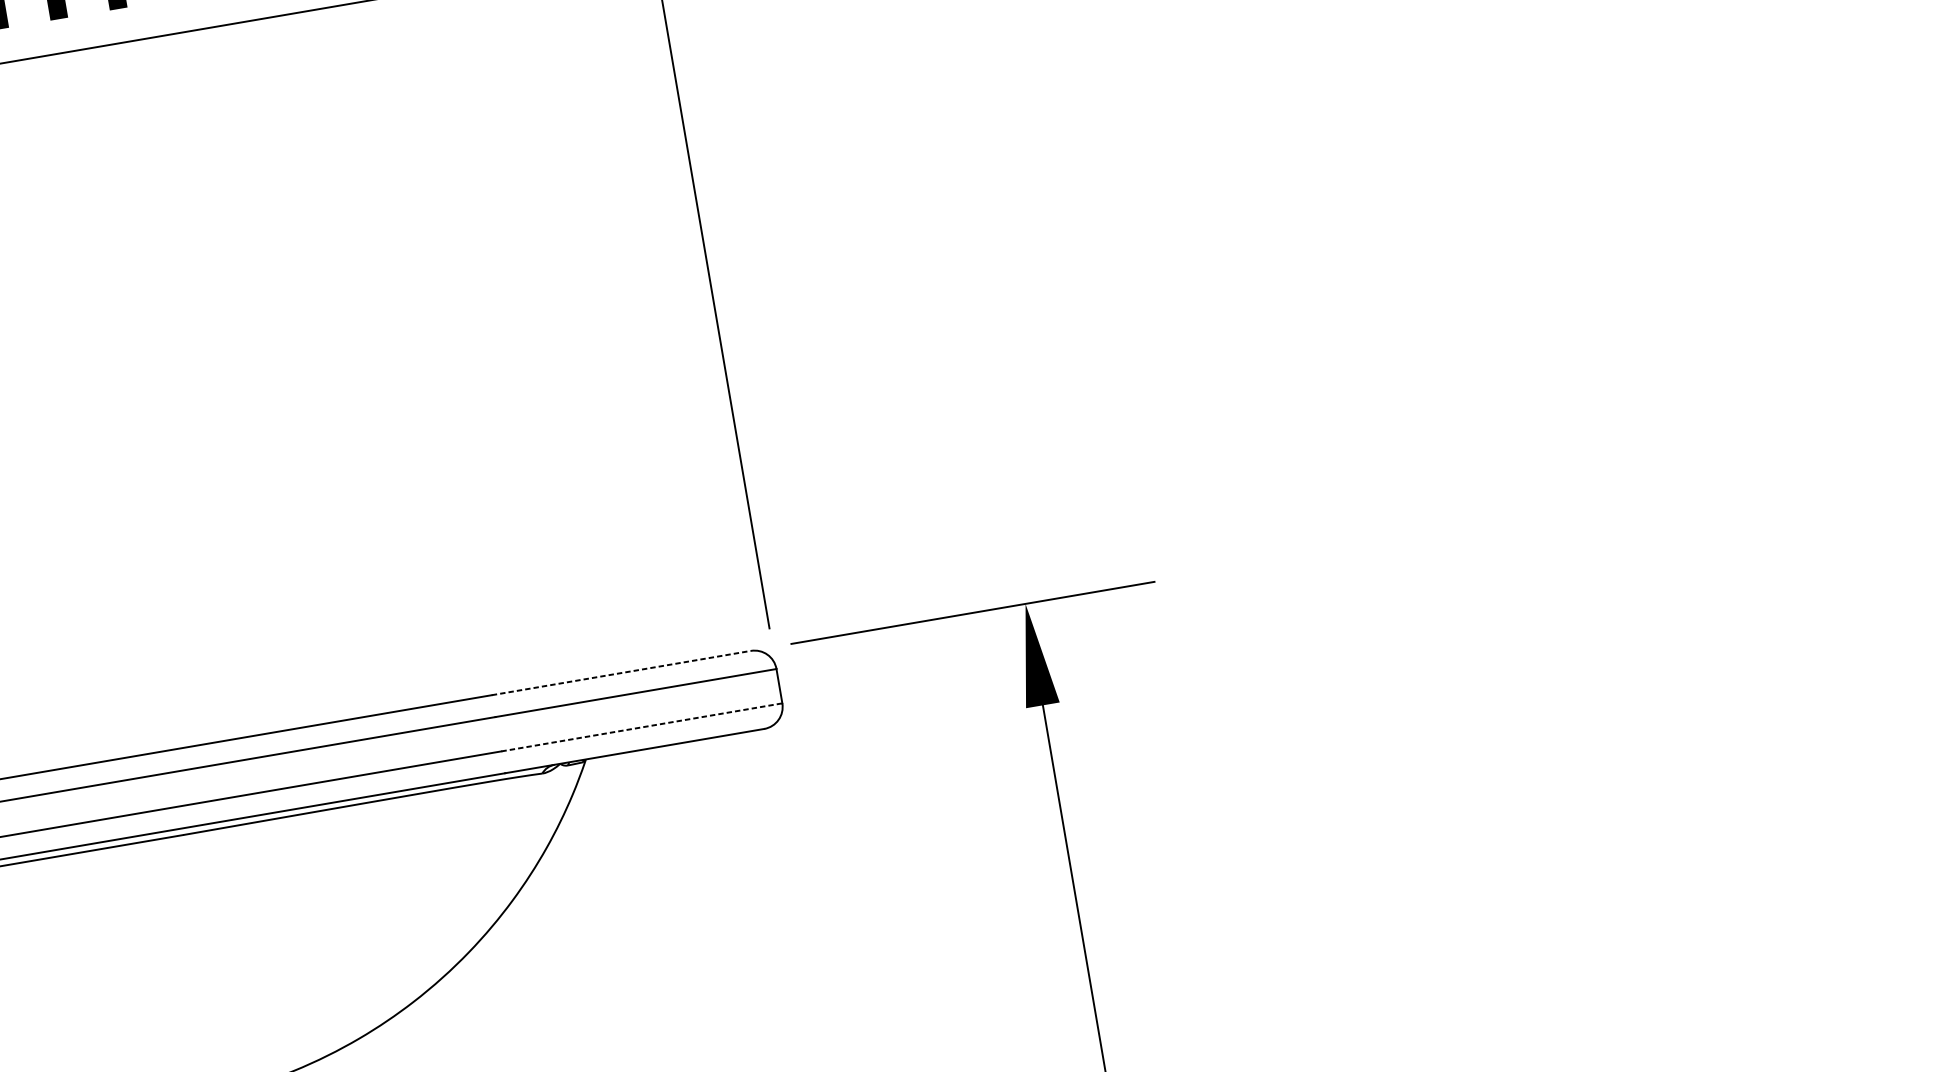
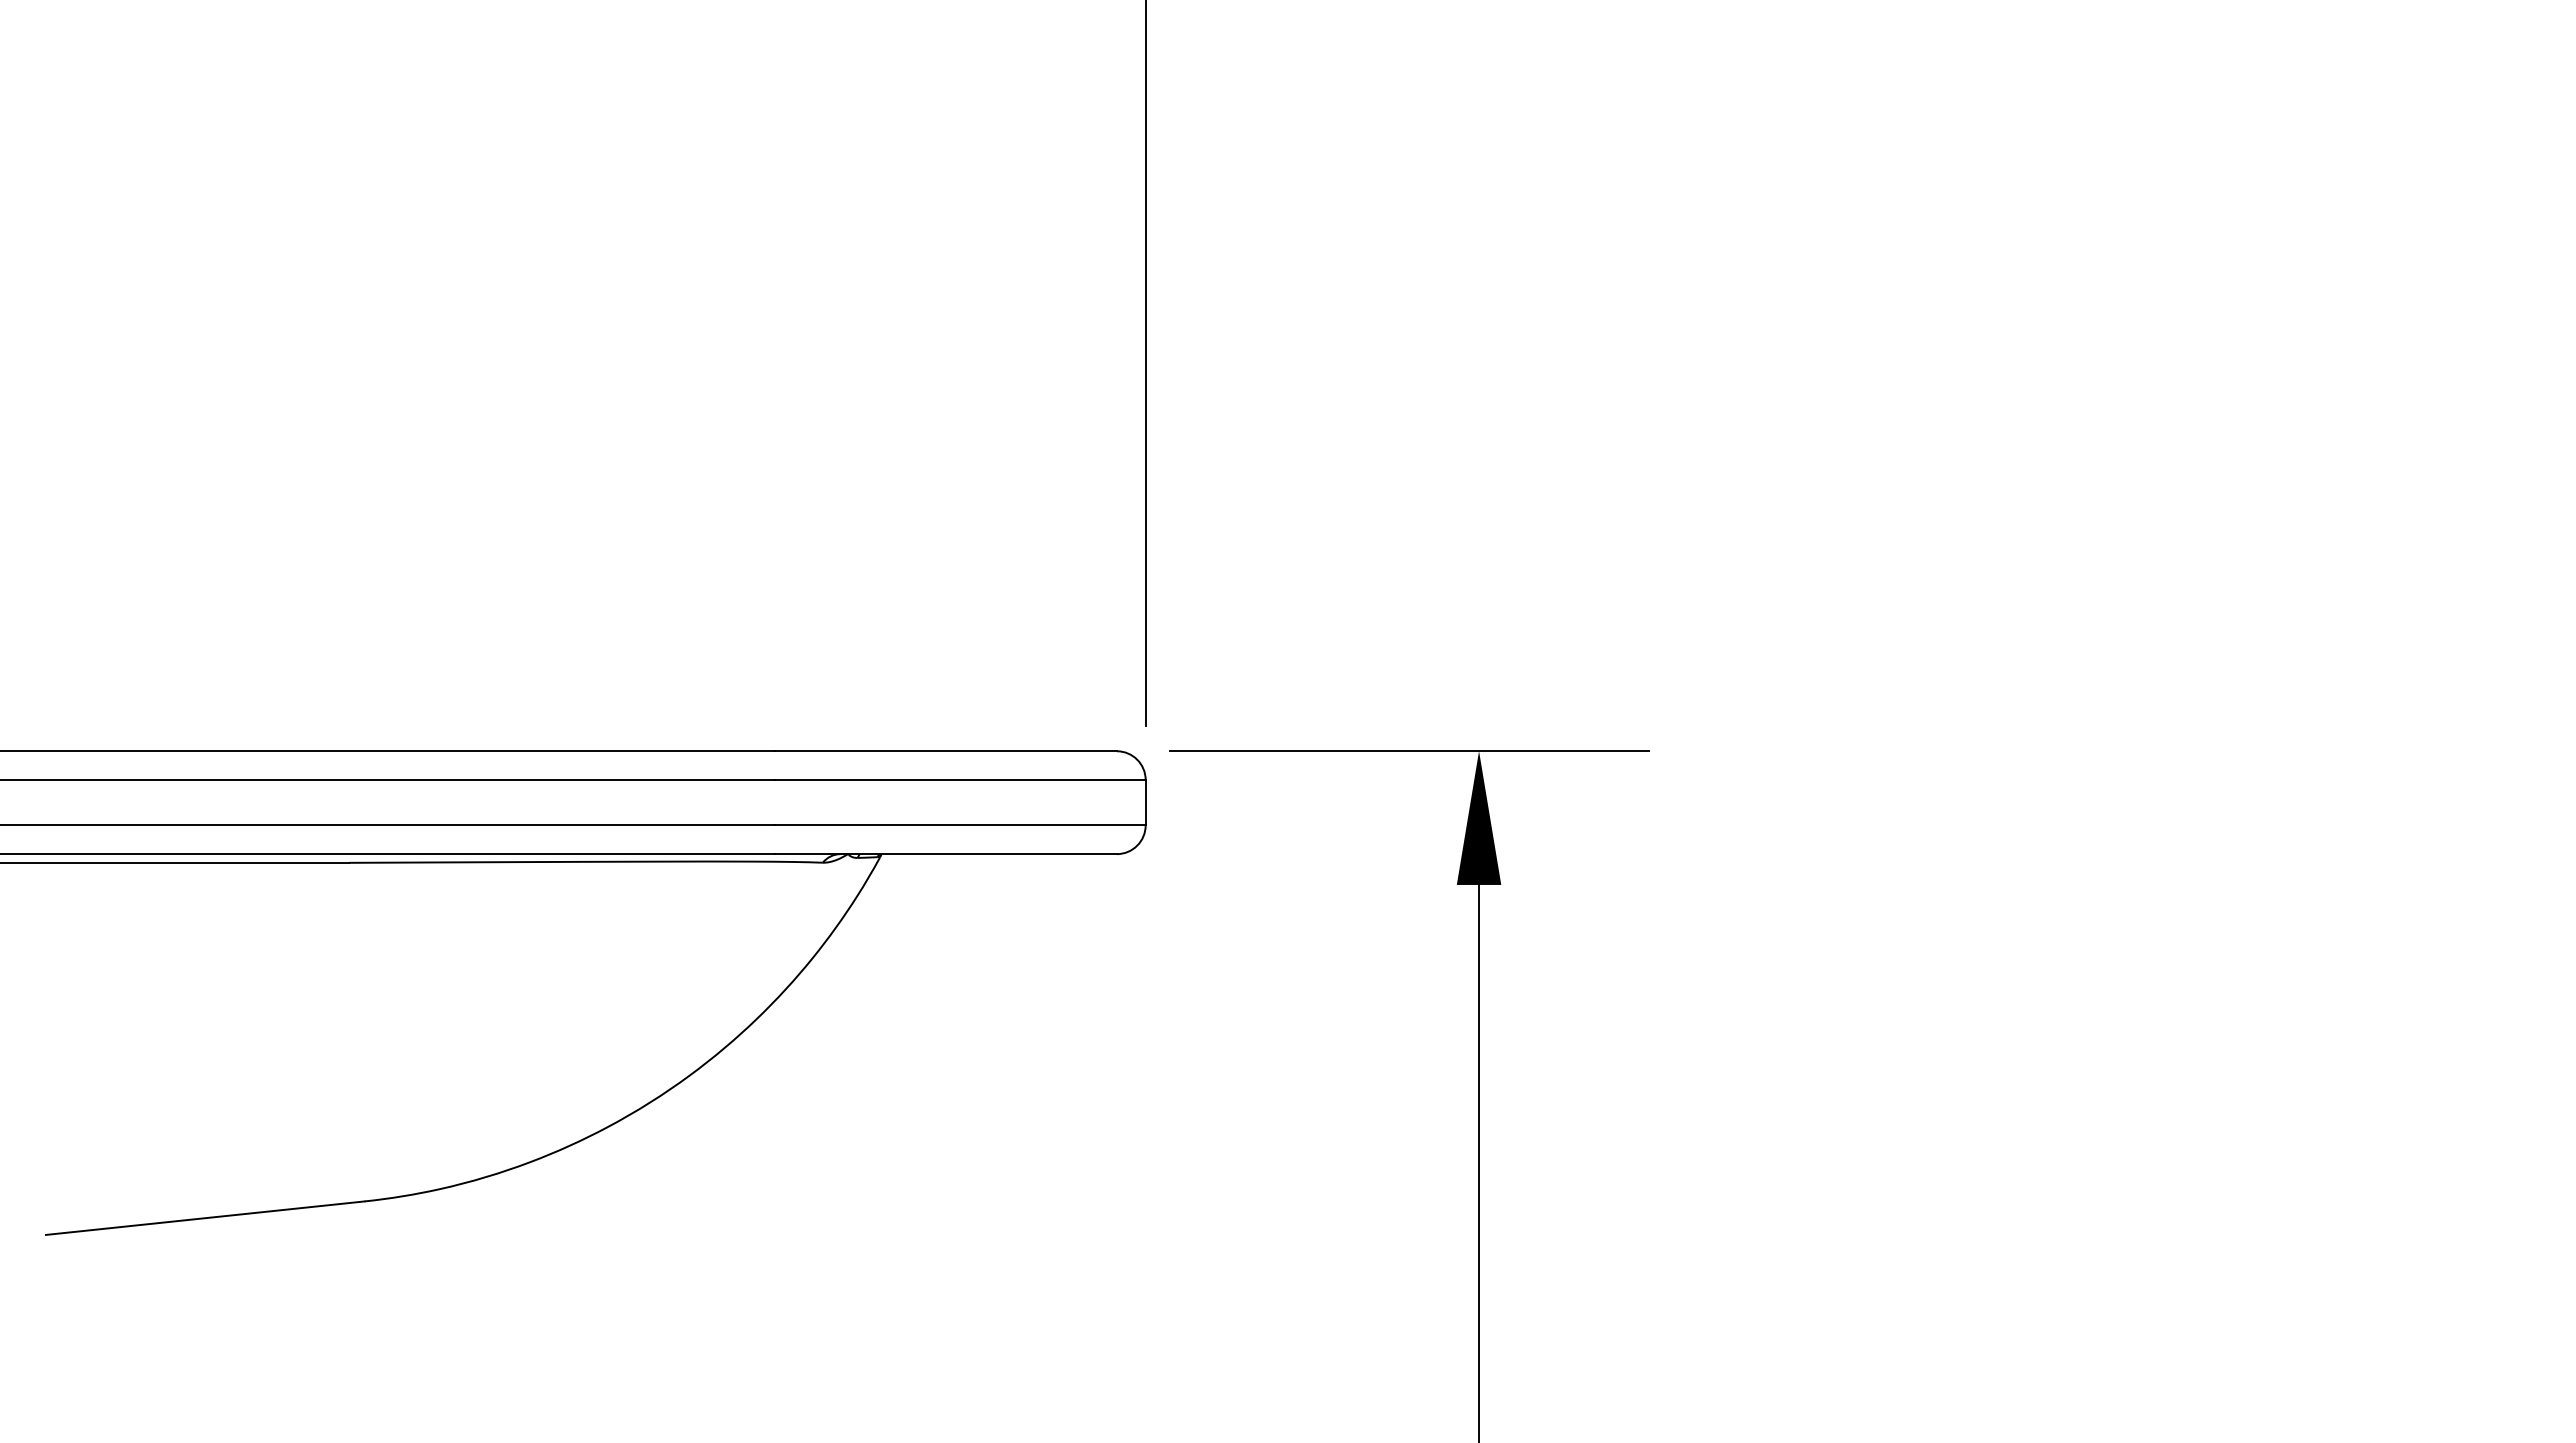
line: (621, 673) -> (946, 751), dashed -> solid
line: (641, 727) -> (960, 825), dashed -> solid

